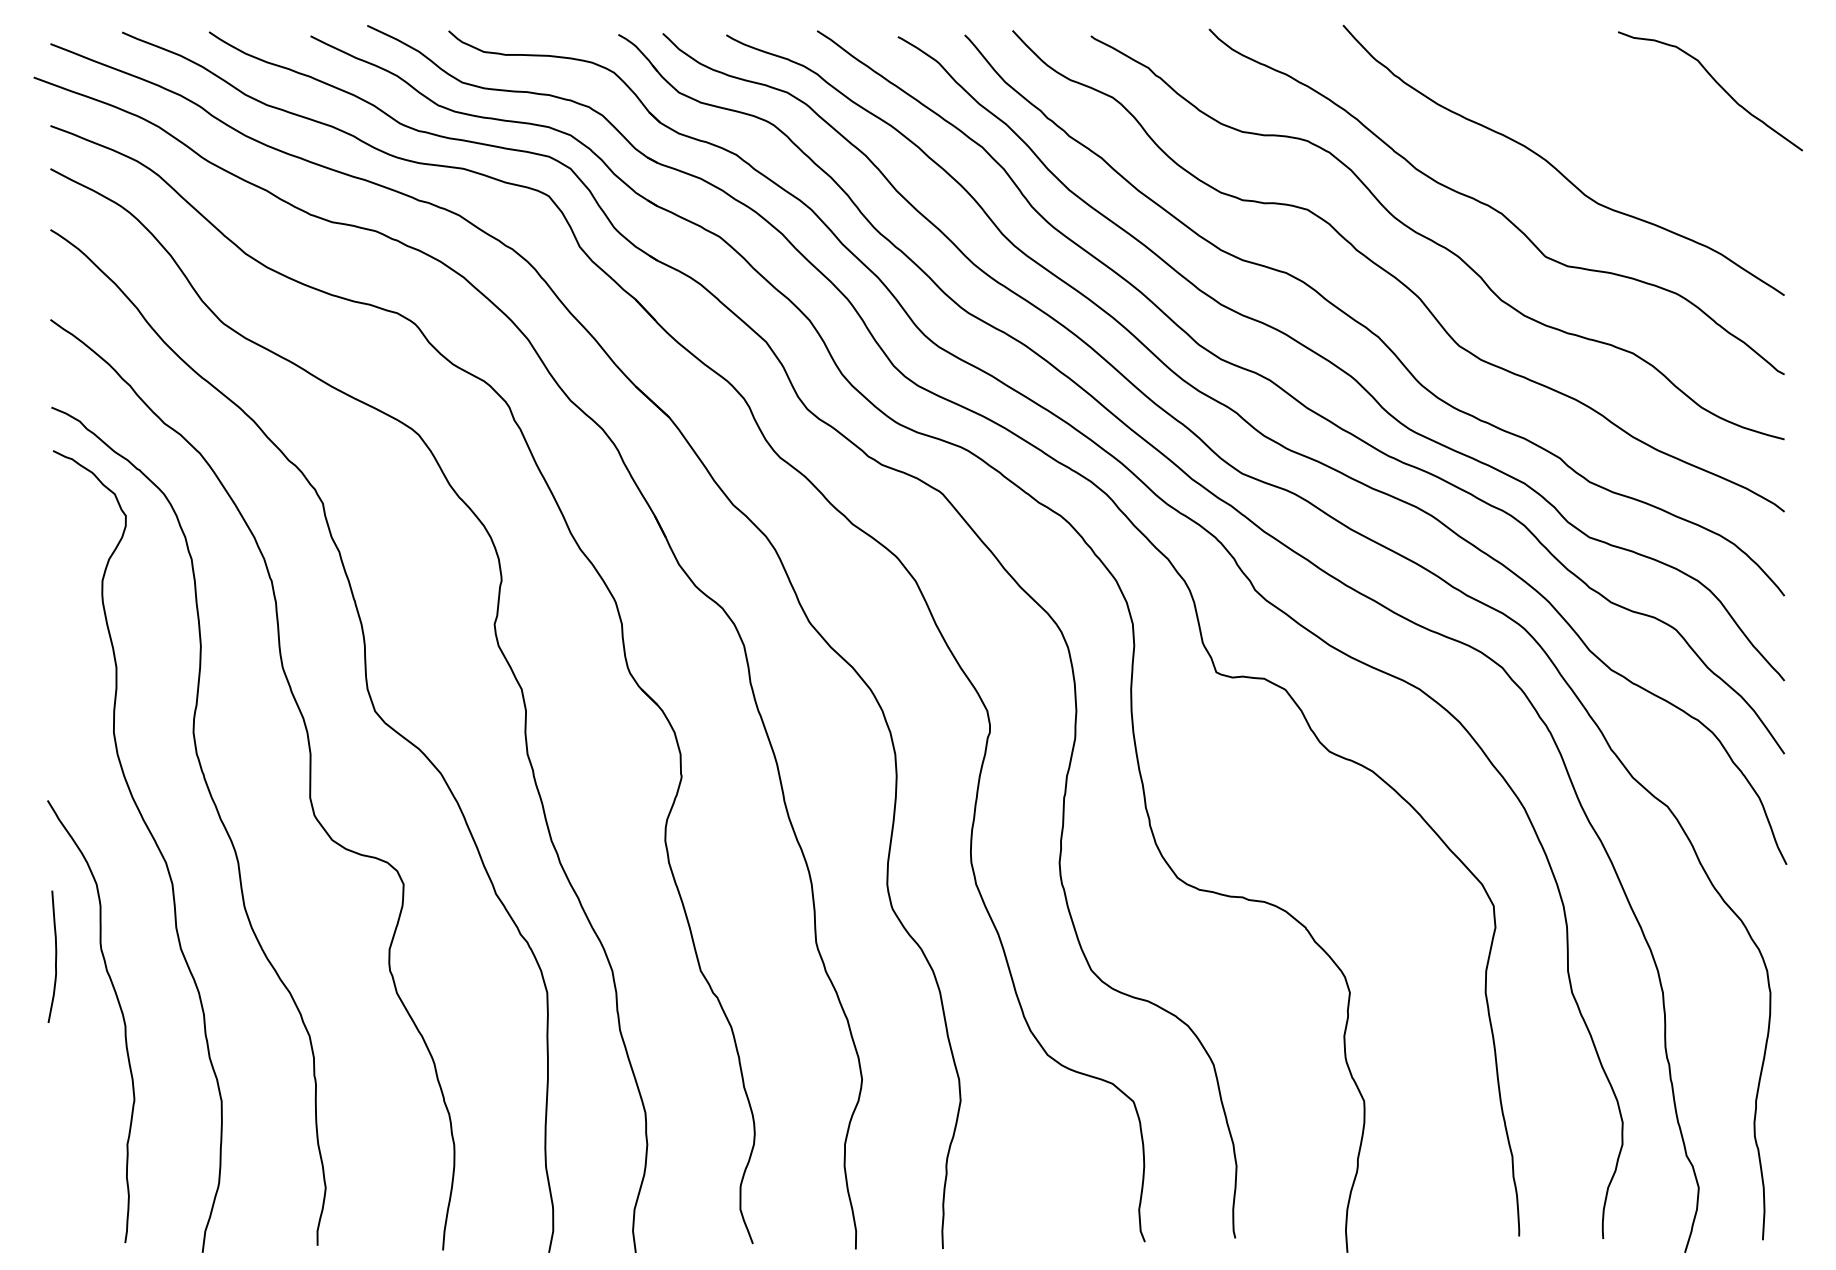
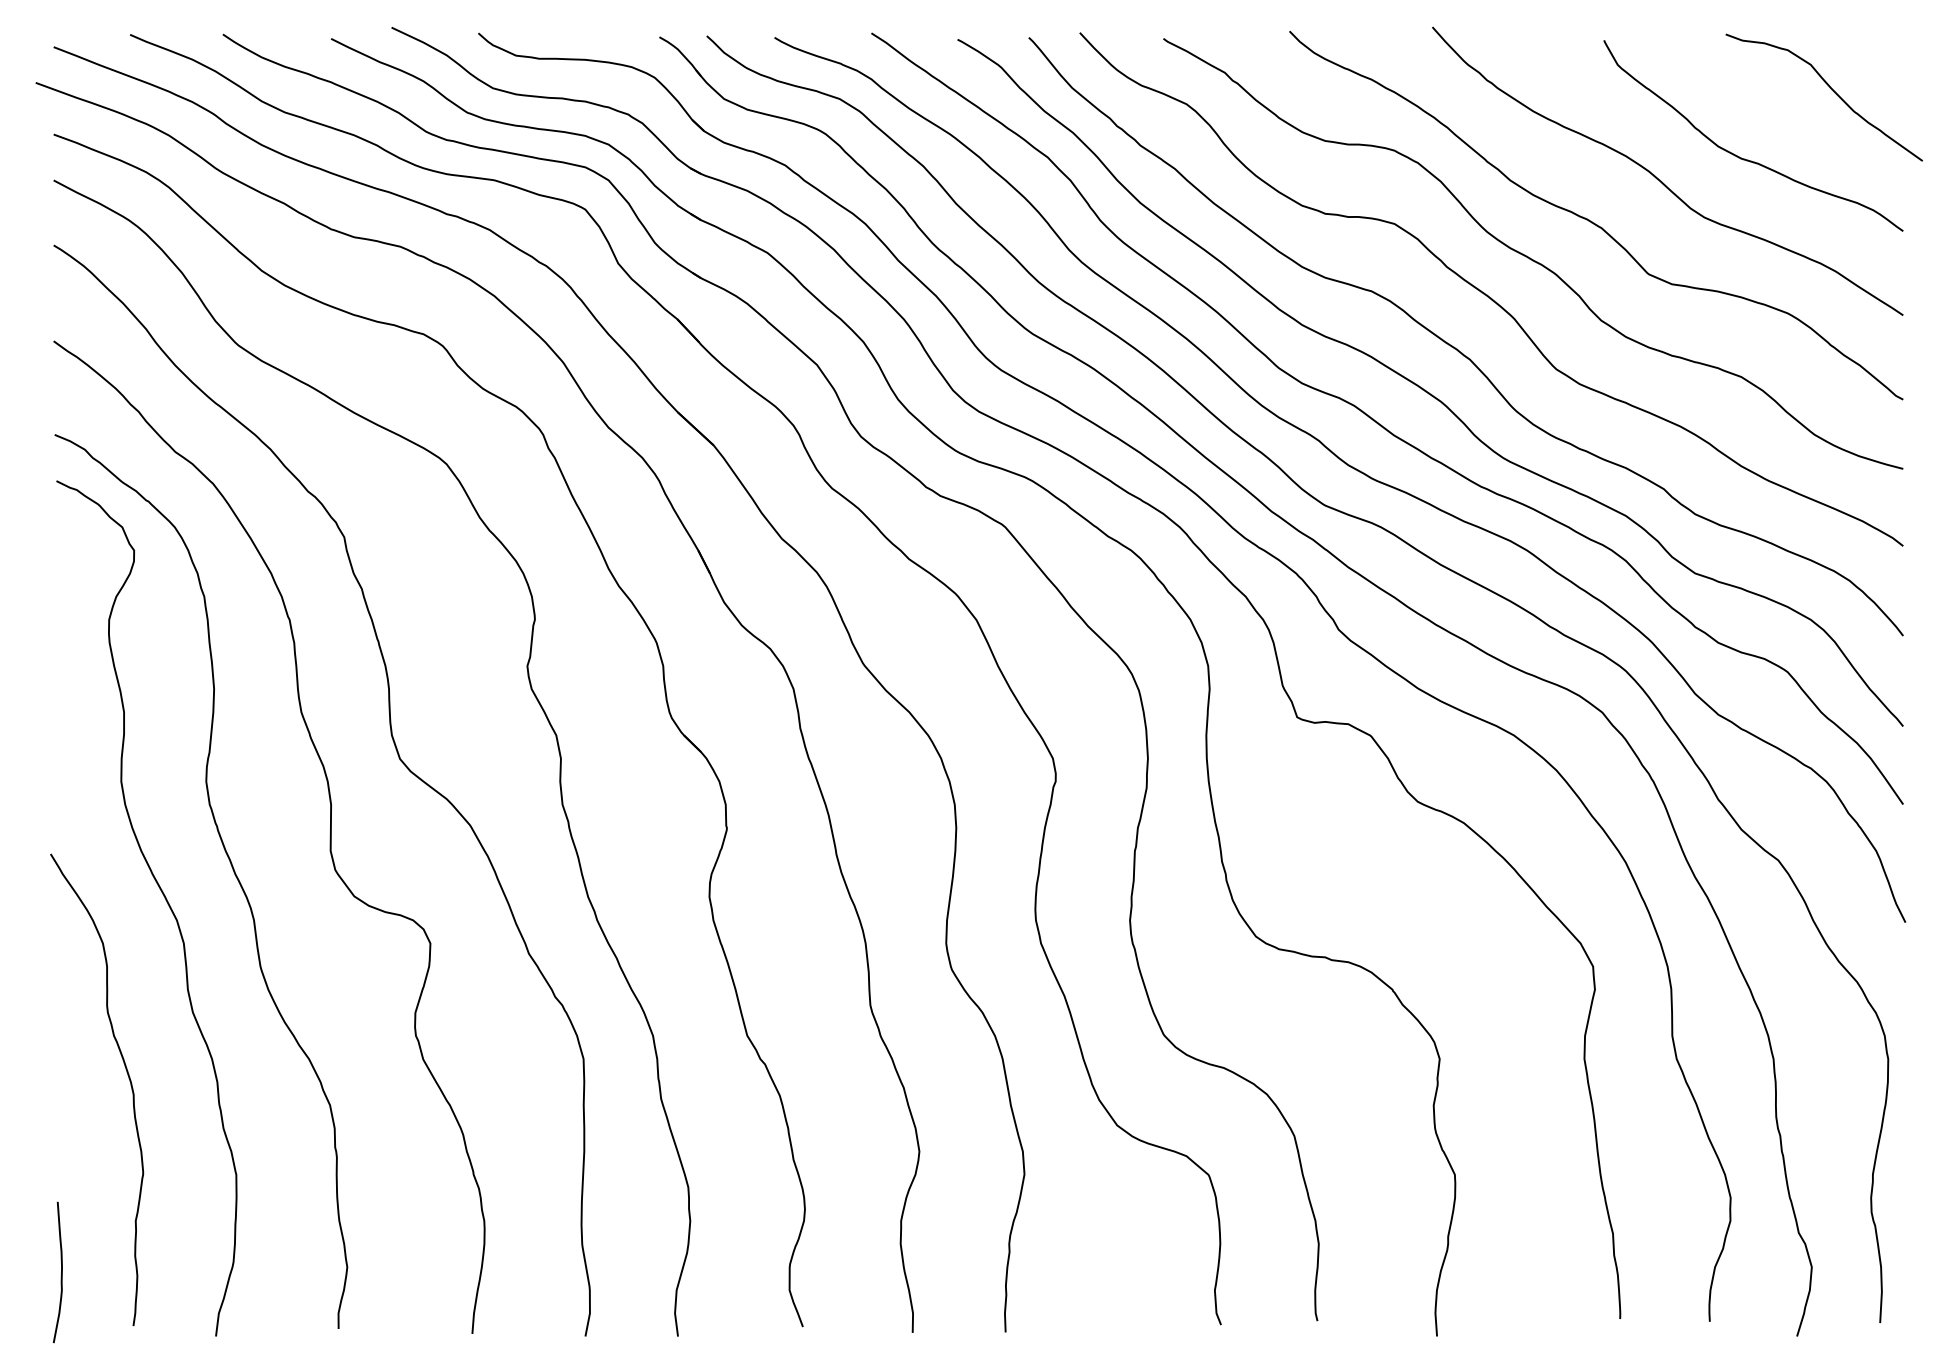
curve: (1636, 148) -> (1745, 158), added
curve: (55, 956) -> (61, 1272), moved

